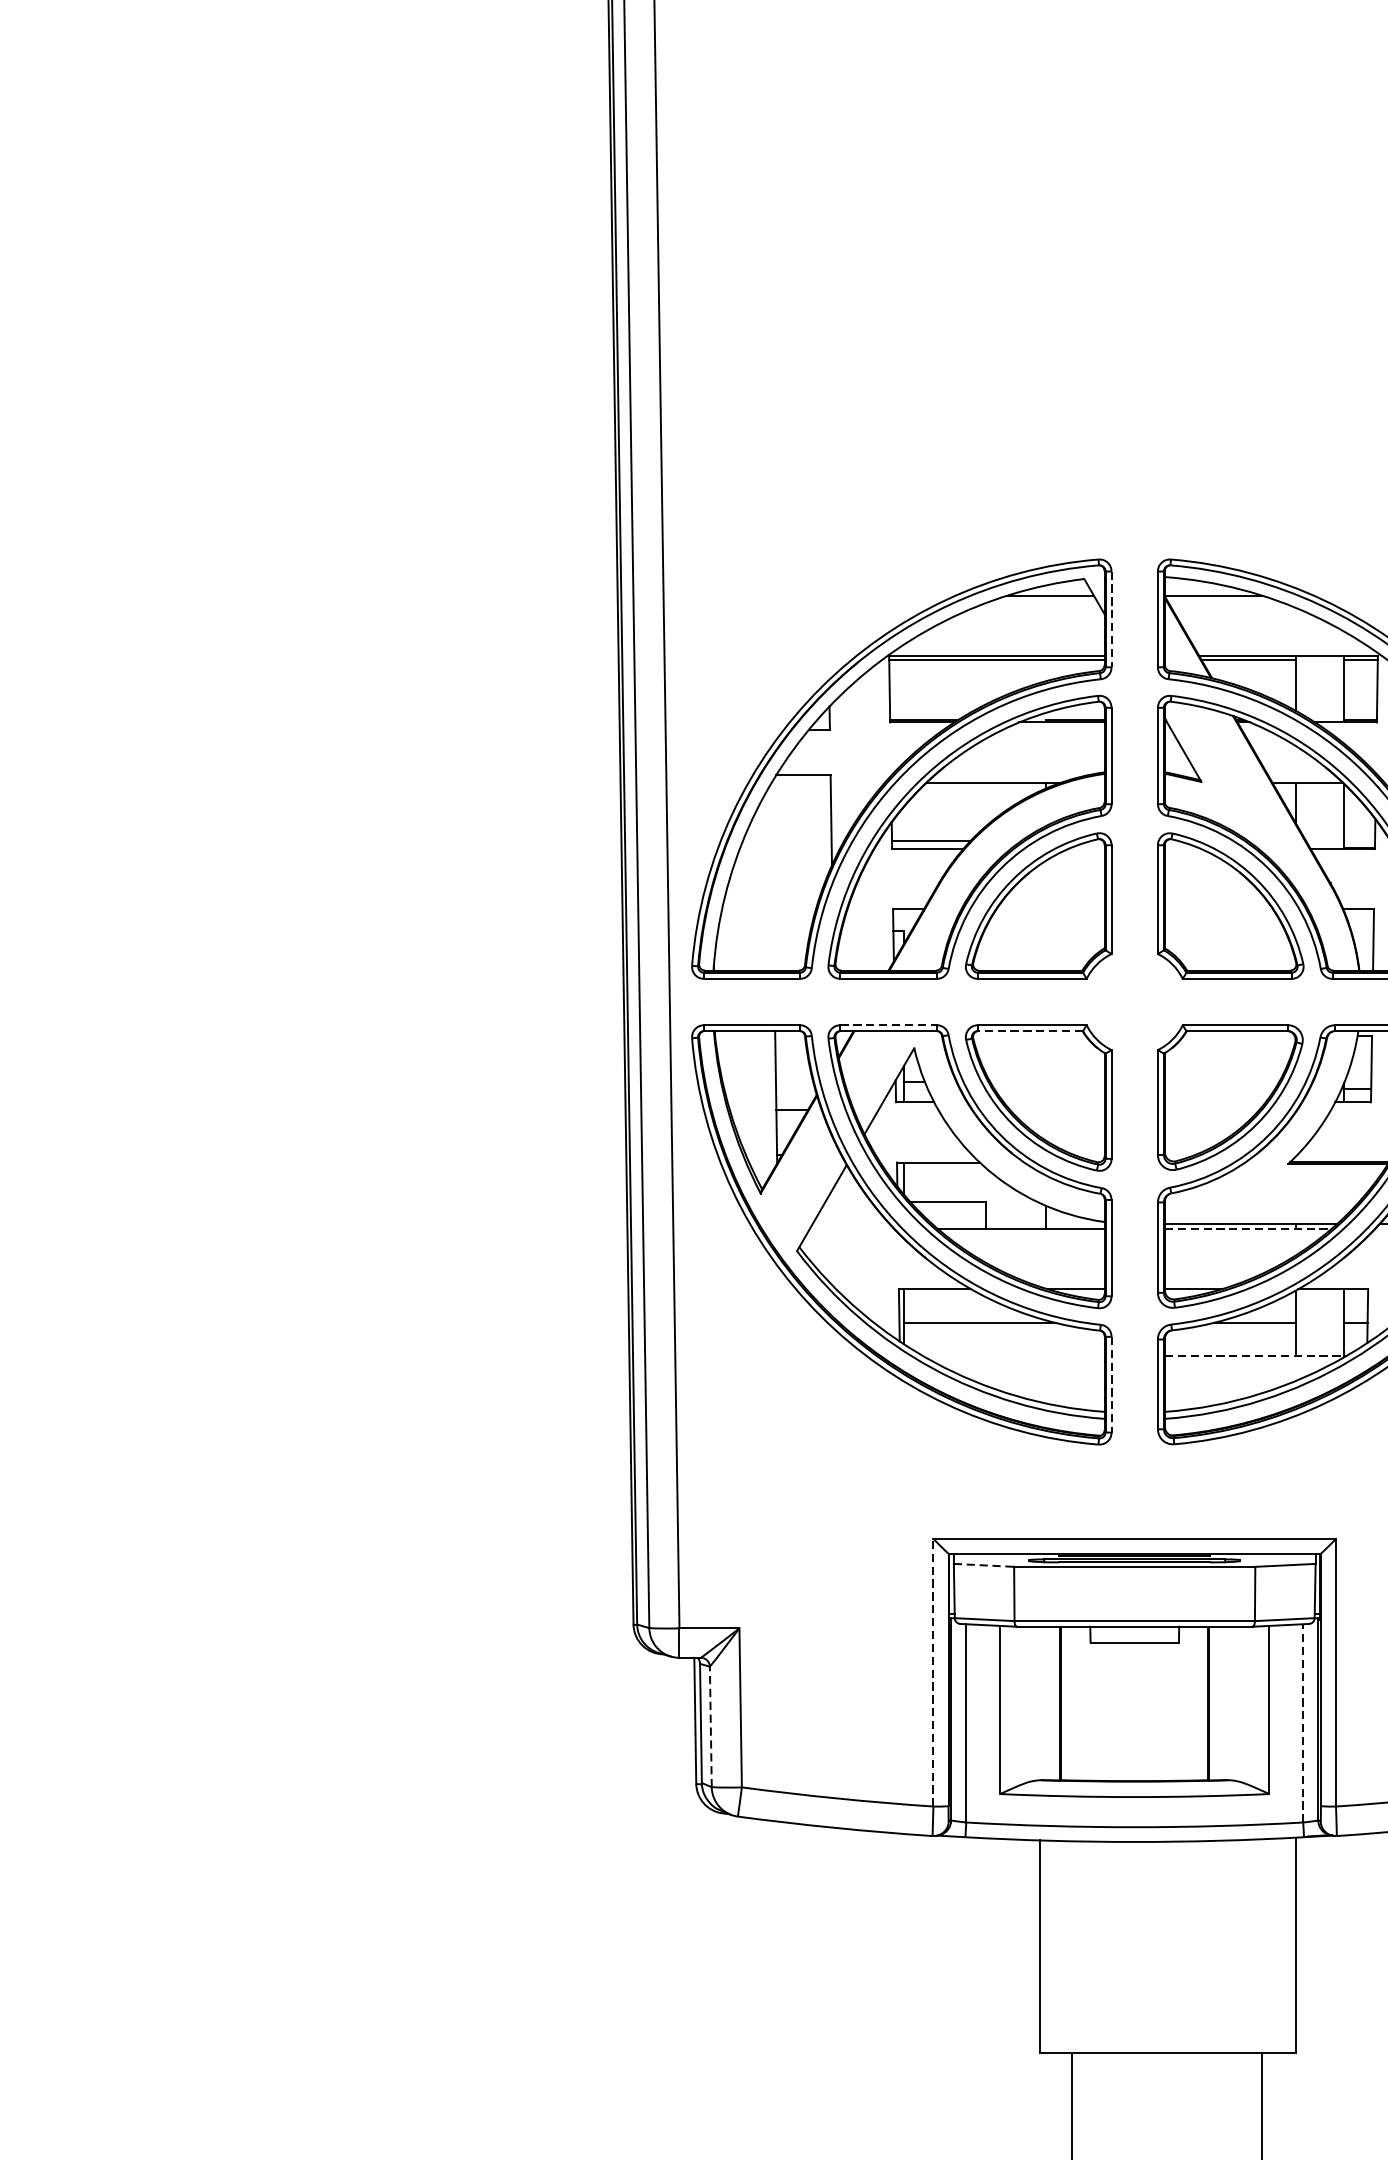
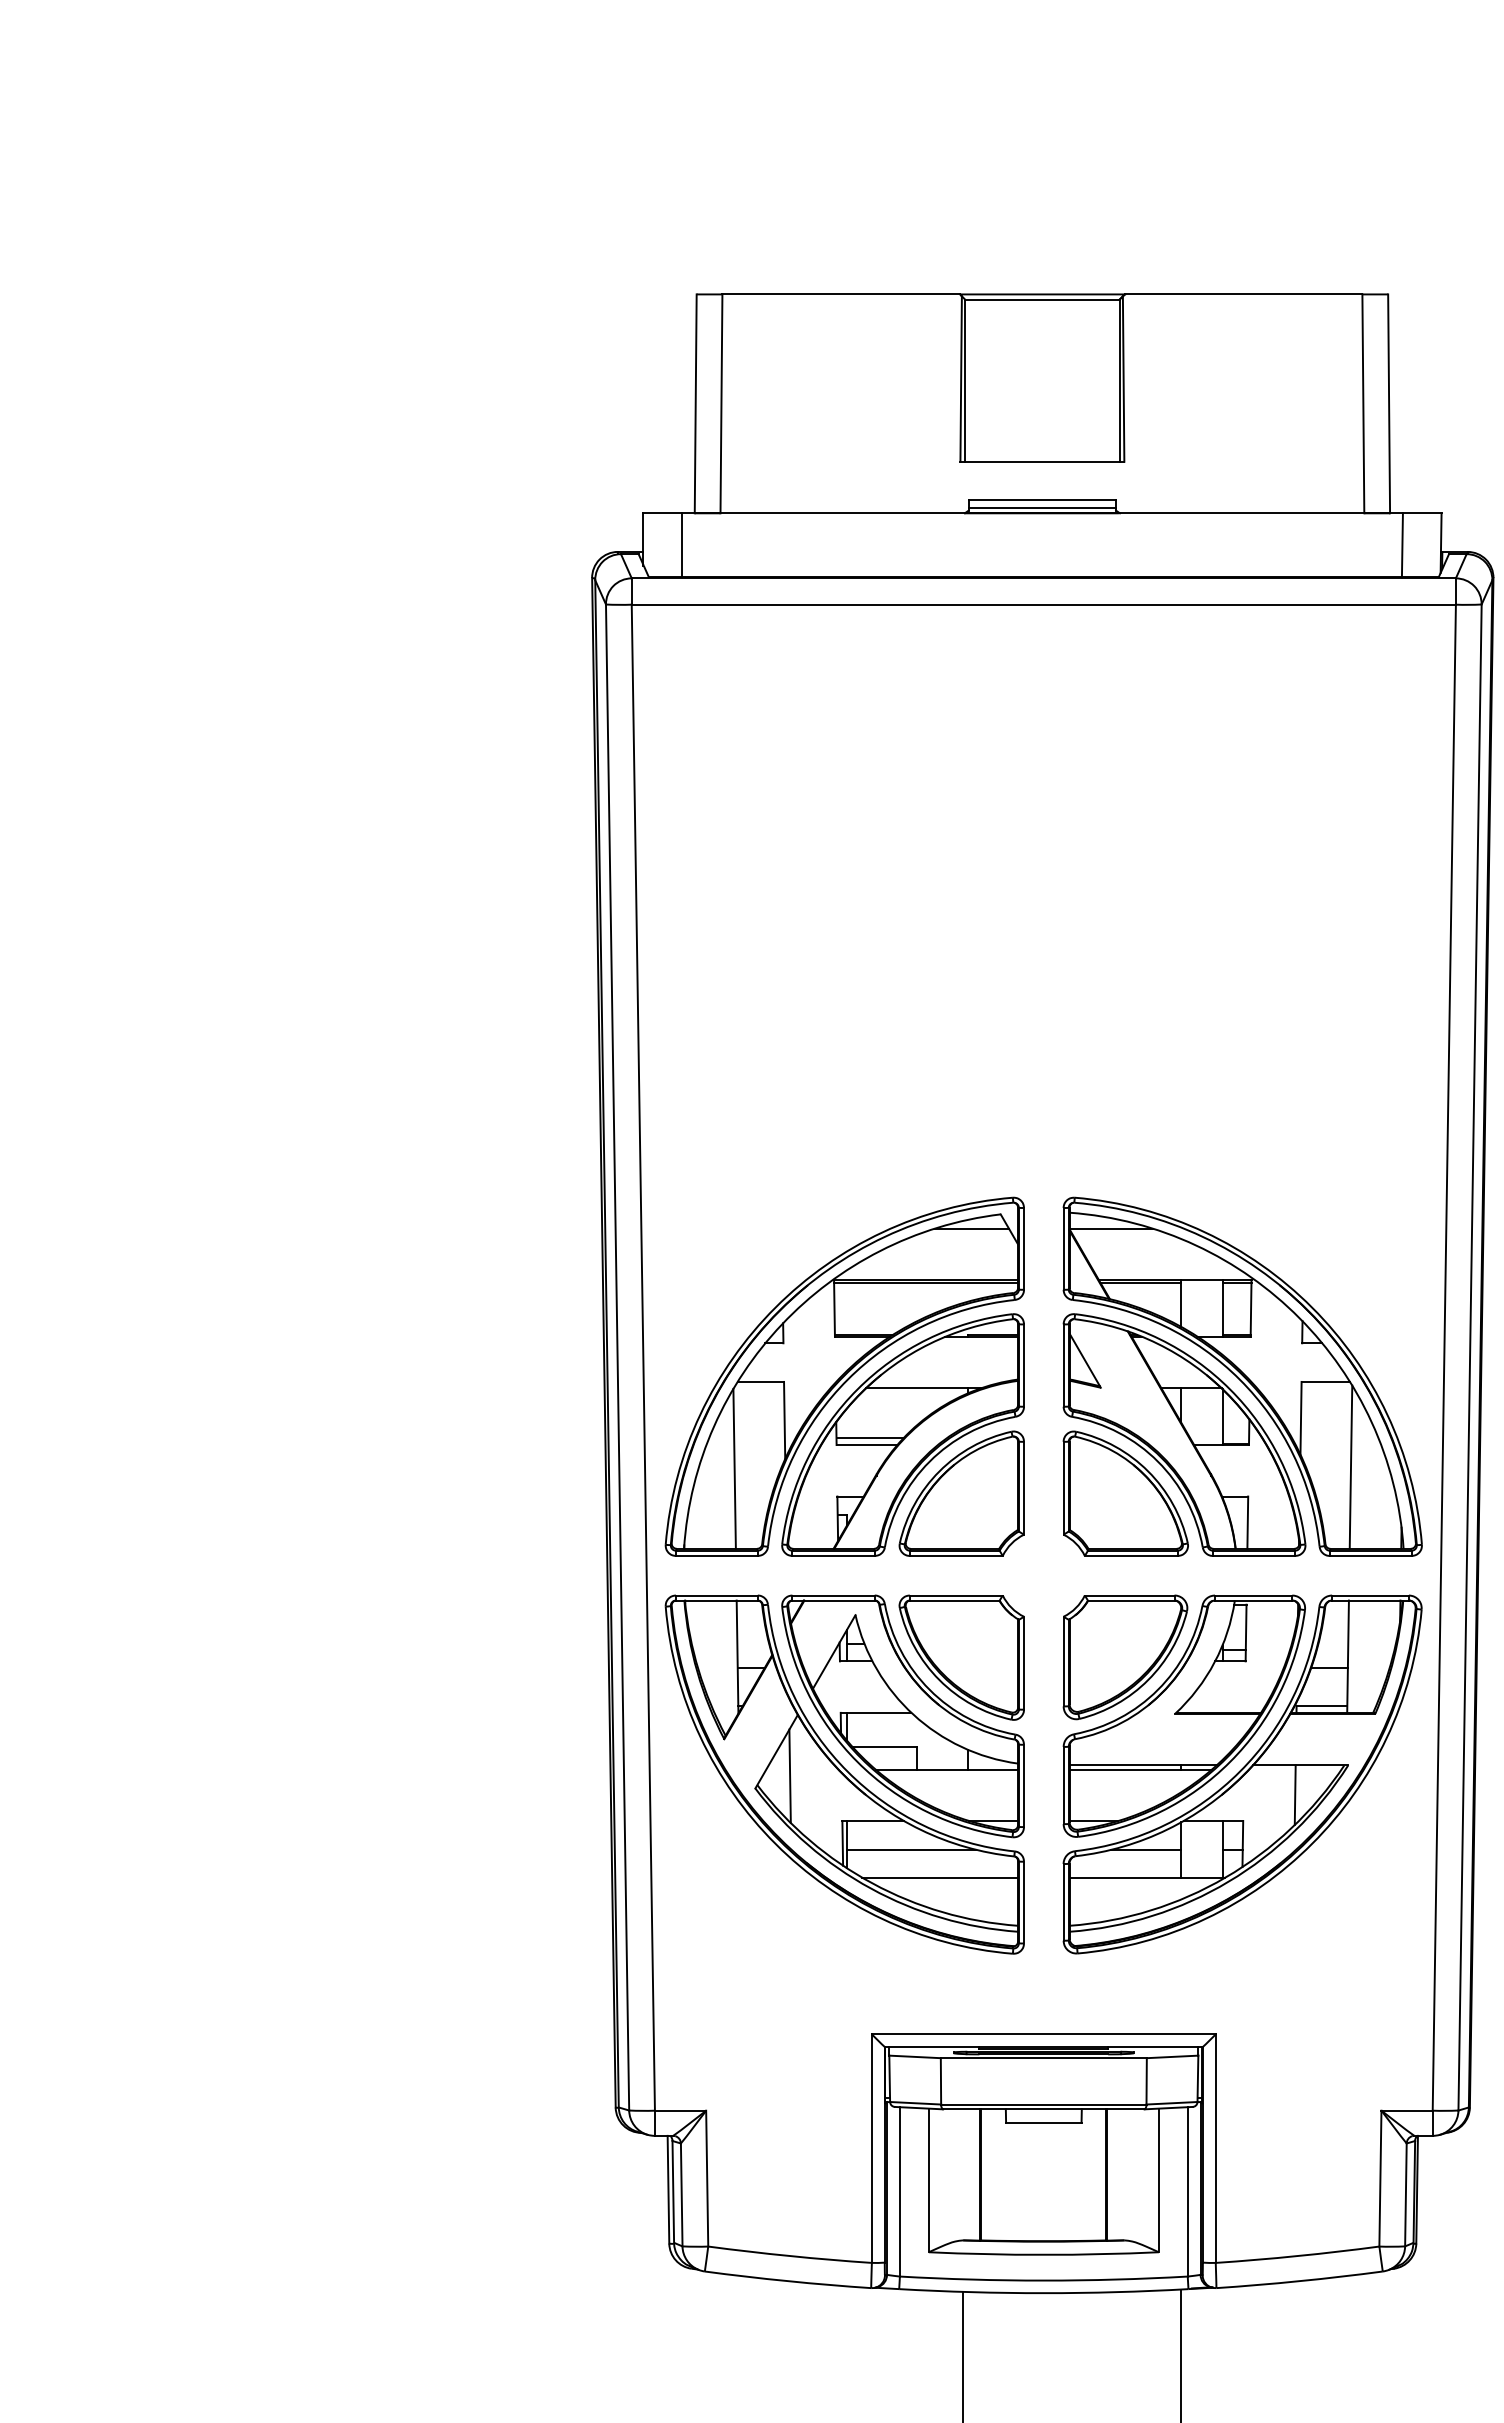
line: (1112, 618) -> (1024, 1248), dashed -> solid
line: (772, 876) -> (734, 1468), added
line: (889, 1025) -> (834, 1595), dashed -> solid
line: (1030, 1031) -> (954, 1600), dashed -> solid
line: (1249, 1228) -> (1141, 1769), dashed -> solid
line: (837, 1237) -> (789, 1776), added
line: (1013, 1355) -> (940, 1877), added
line: (1256, 1355) -> (1147, 1877), dashed -> solid
line: (1112, 1384) -> (1024, 1902), dashed -> solid
line: (984, 1564) -> (915, 2056), dashed -> solid
line: (932, 1672) -> (871, 2148), dashed -> solid
line: (1302, 1722) -> (1187, 2191), dashed -> solid
line: (710, 1726) -> (681, 2194), dashed -> solid

